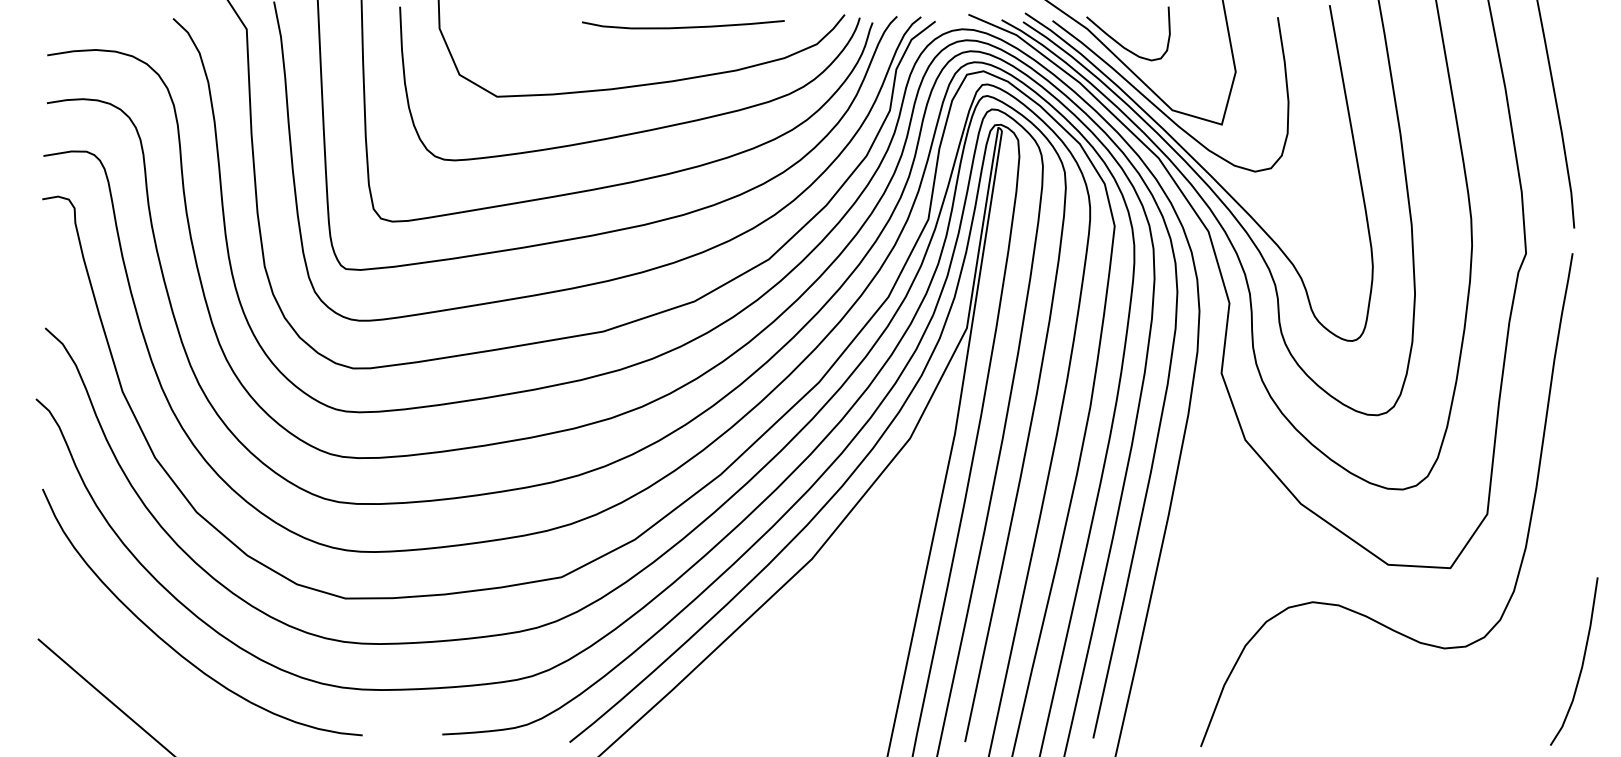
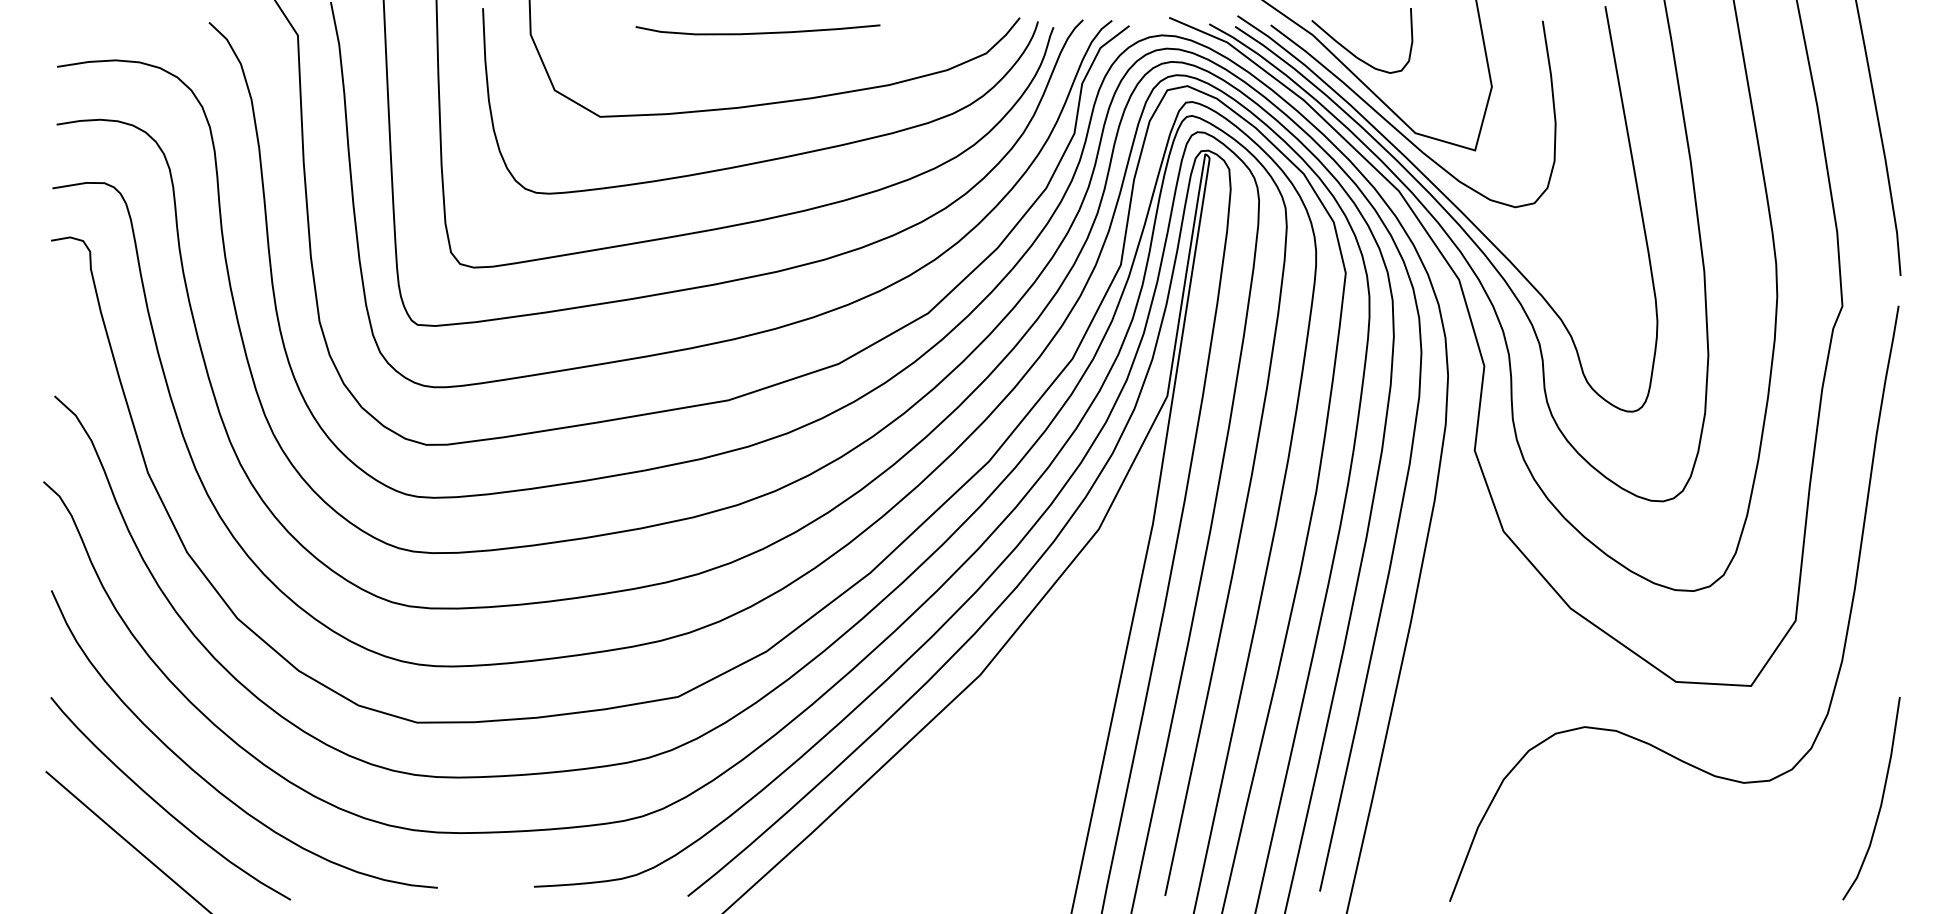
curve: (682, 26) -> (757, 32), moved
curve: (1581, 664) -> (1880, 802), moved
curve: (137, 669) -> (165, 808), added

